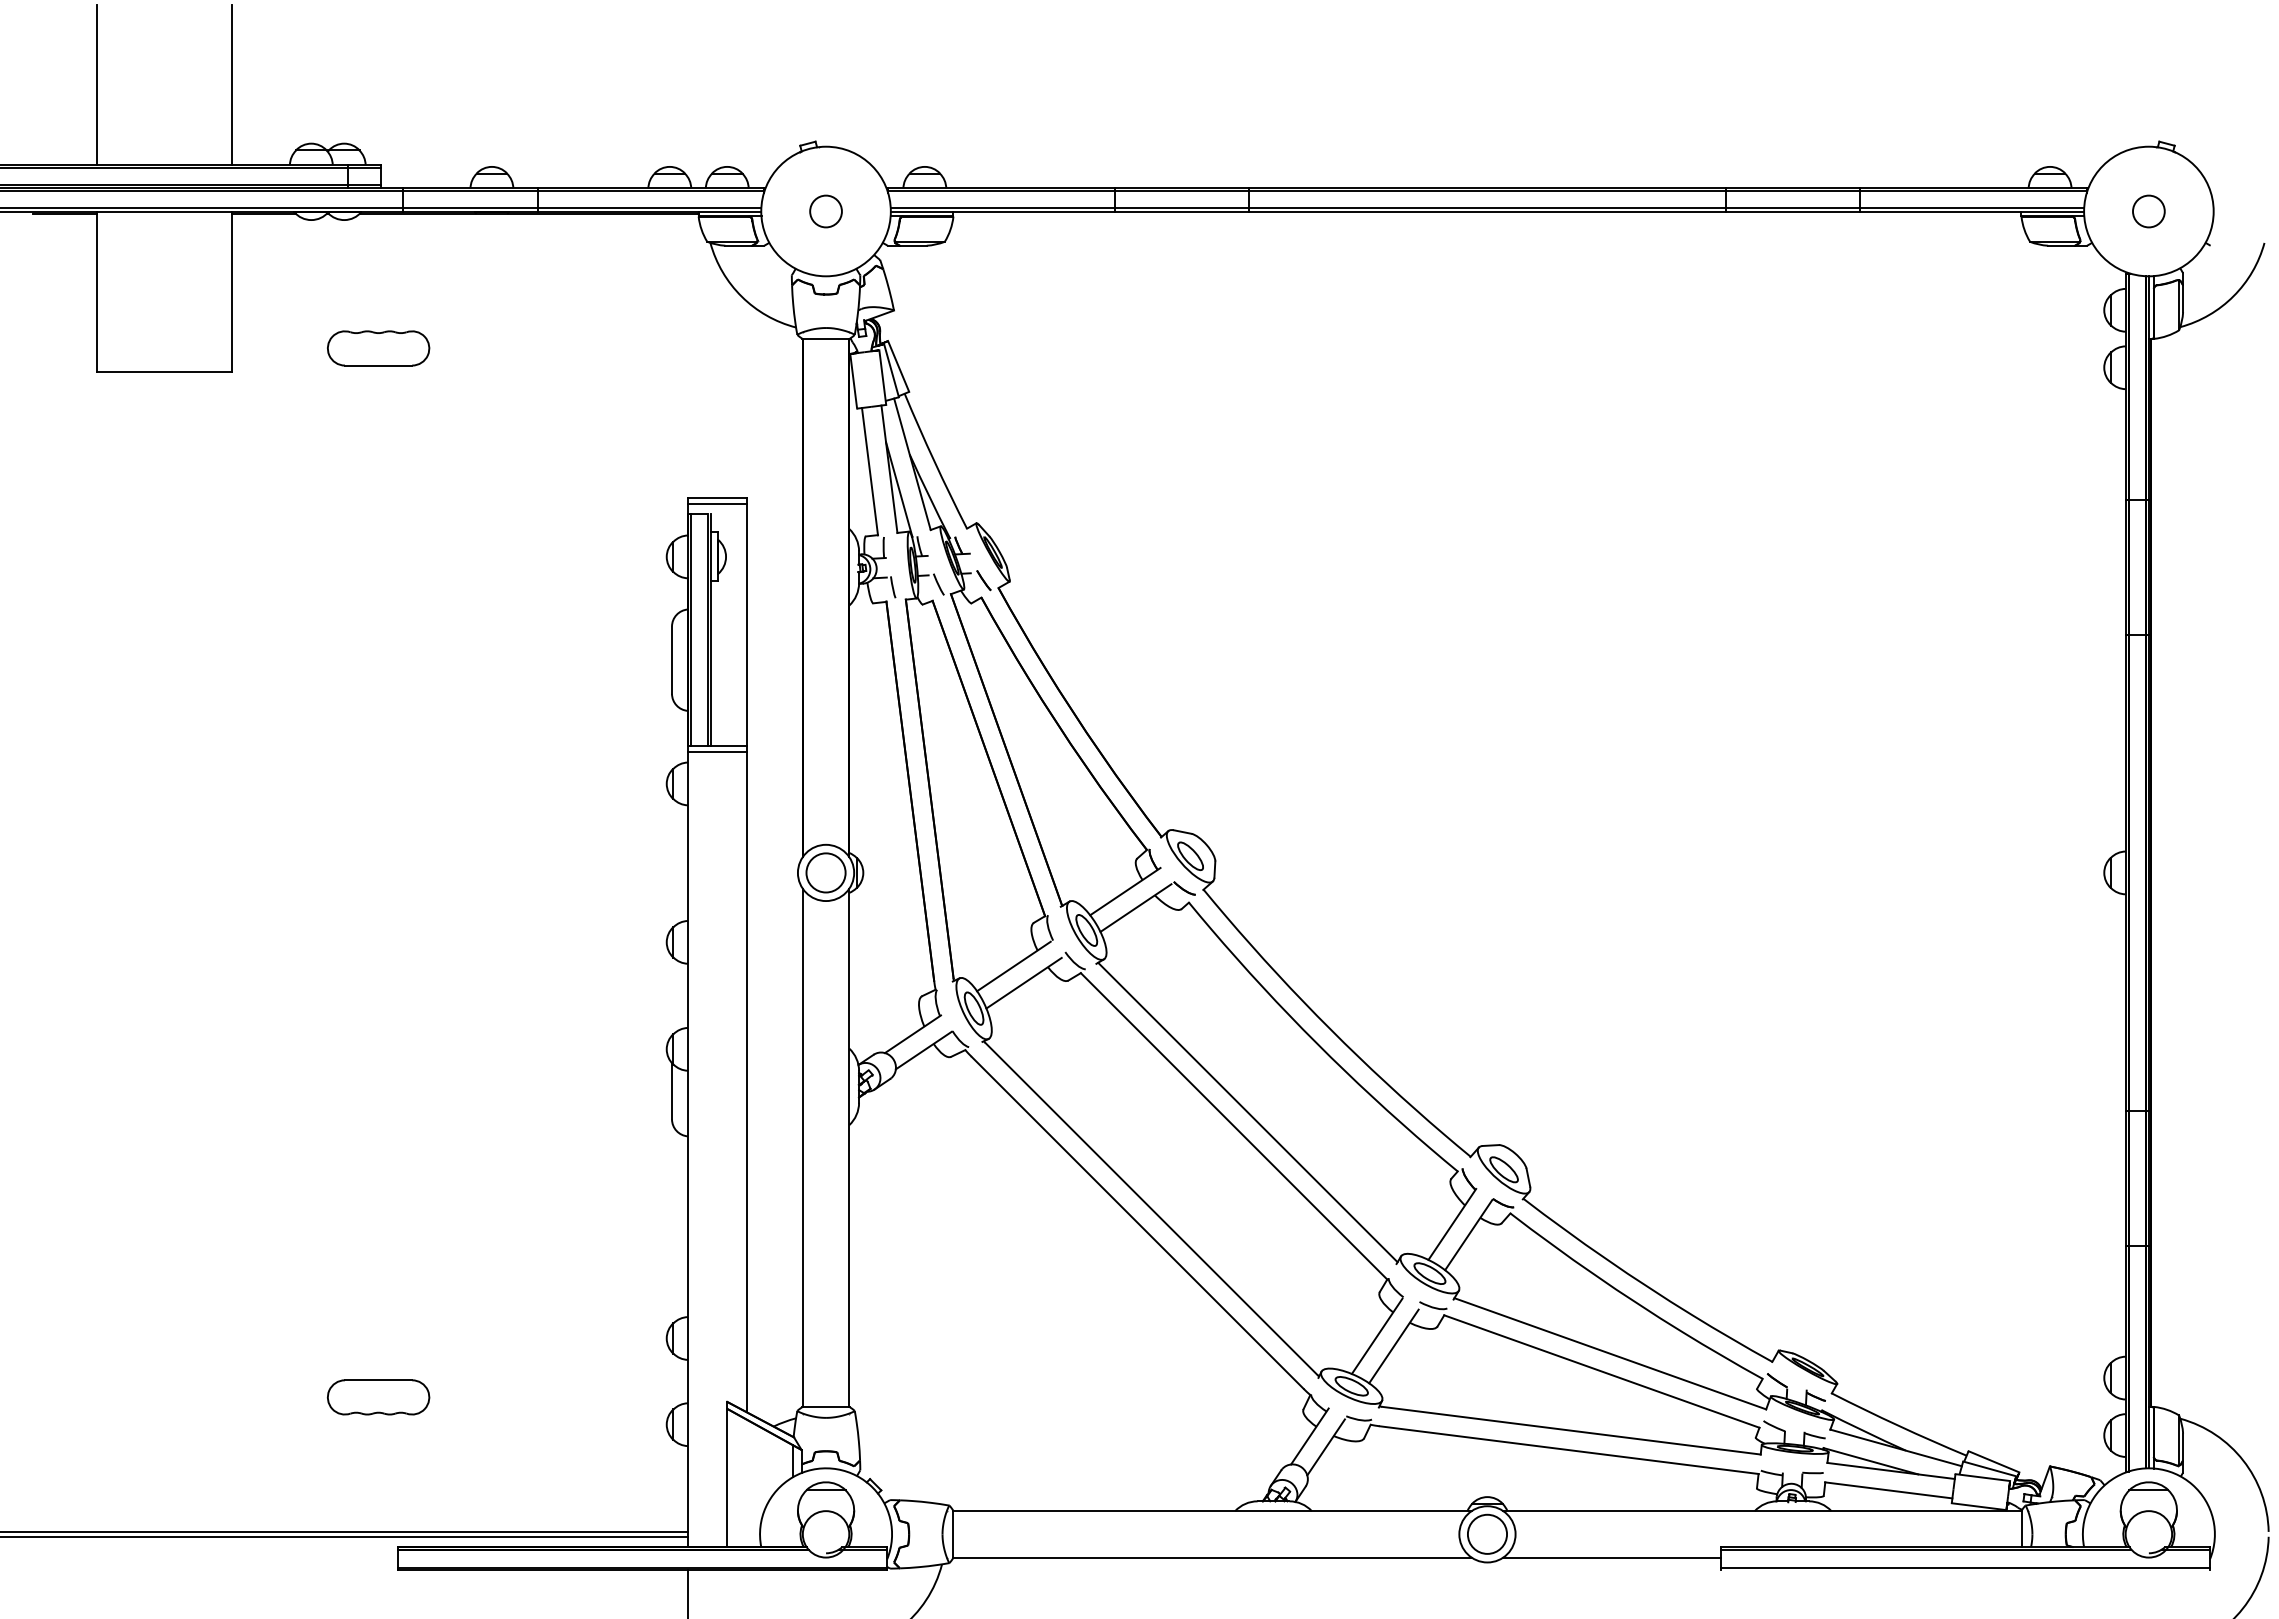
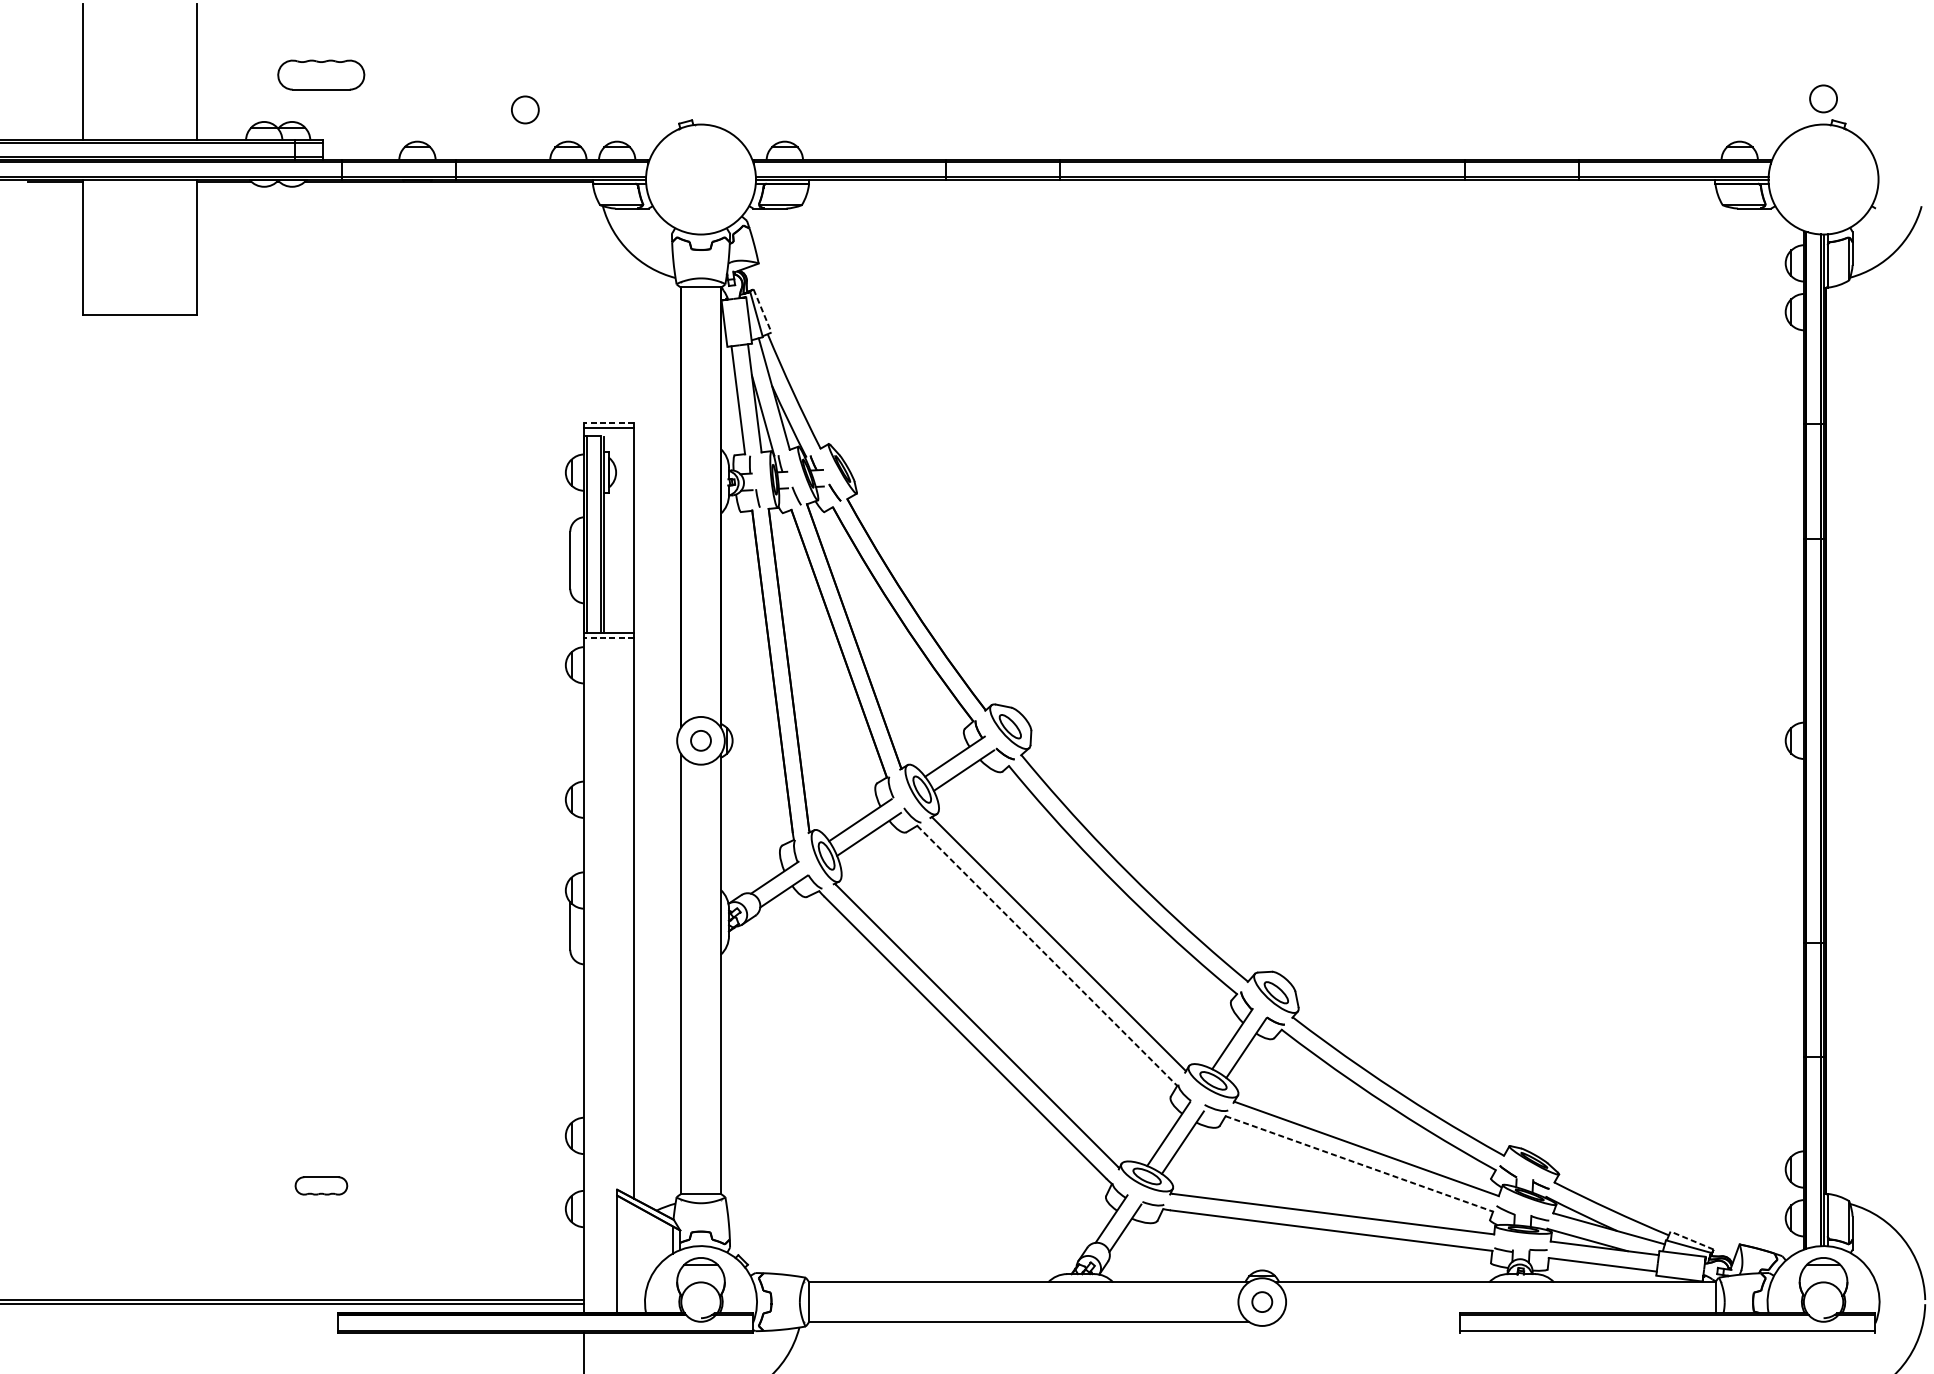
circle: (825, 211) -> (524, 109), moved
circle: (2148, 211) -> (1823, 98), moved
part: (378, 348) -> (321, 75), moved
line: (898, 366) -> (762, 311), solid -> dashed
line: (717, 498) -> (608, 423), solid -> dashed
line: (717, 751) -> (608, 637), solid -> dashed
circle: (825, 872) -> (700, 740), size x0.6
line: (1234, 1126) -> (1047, 956), solid -> dashed
line: (1602, 1371) -> (1359, 1163), solid -> dashed
part: (378, 1397) -> (321, 1185), size x0.6
line: (1993, 1461) -> (1691, 1240), solid -> dashed
circle: (1487, 1533) -> (1262, 1301), size x0.6
line: (1611, 1557) -> (1367, 1321), removed

